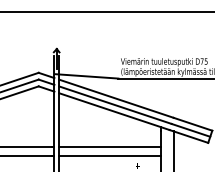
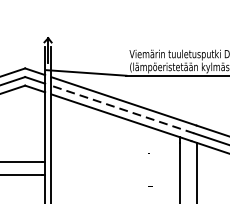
line: (115, 105) -> (122, 109), solid -> dashed
line: (109, 146) -> (115, 161), removed
line: (109, 156) -> (115, 174), removed

